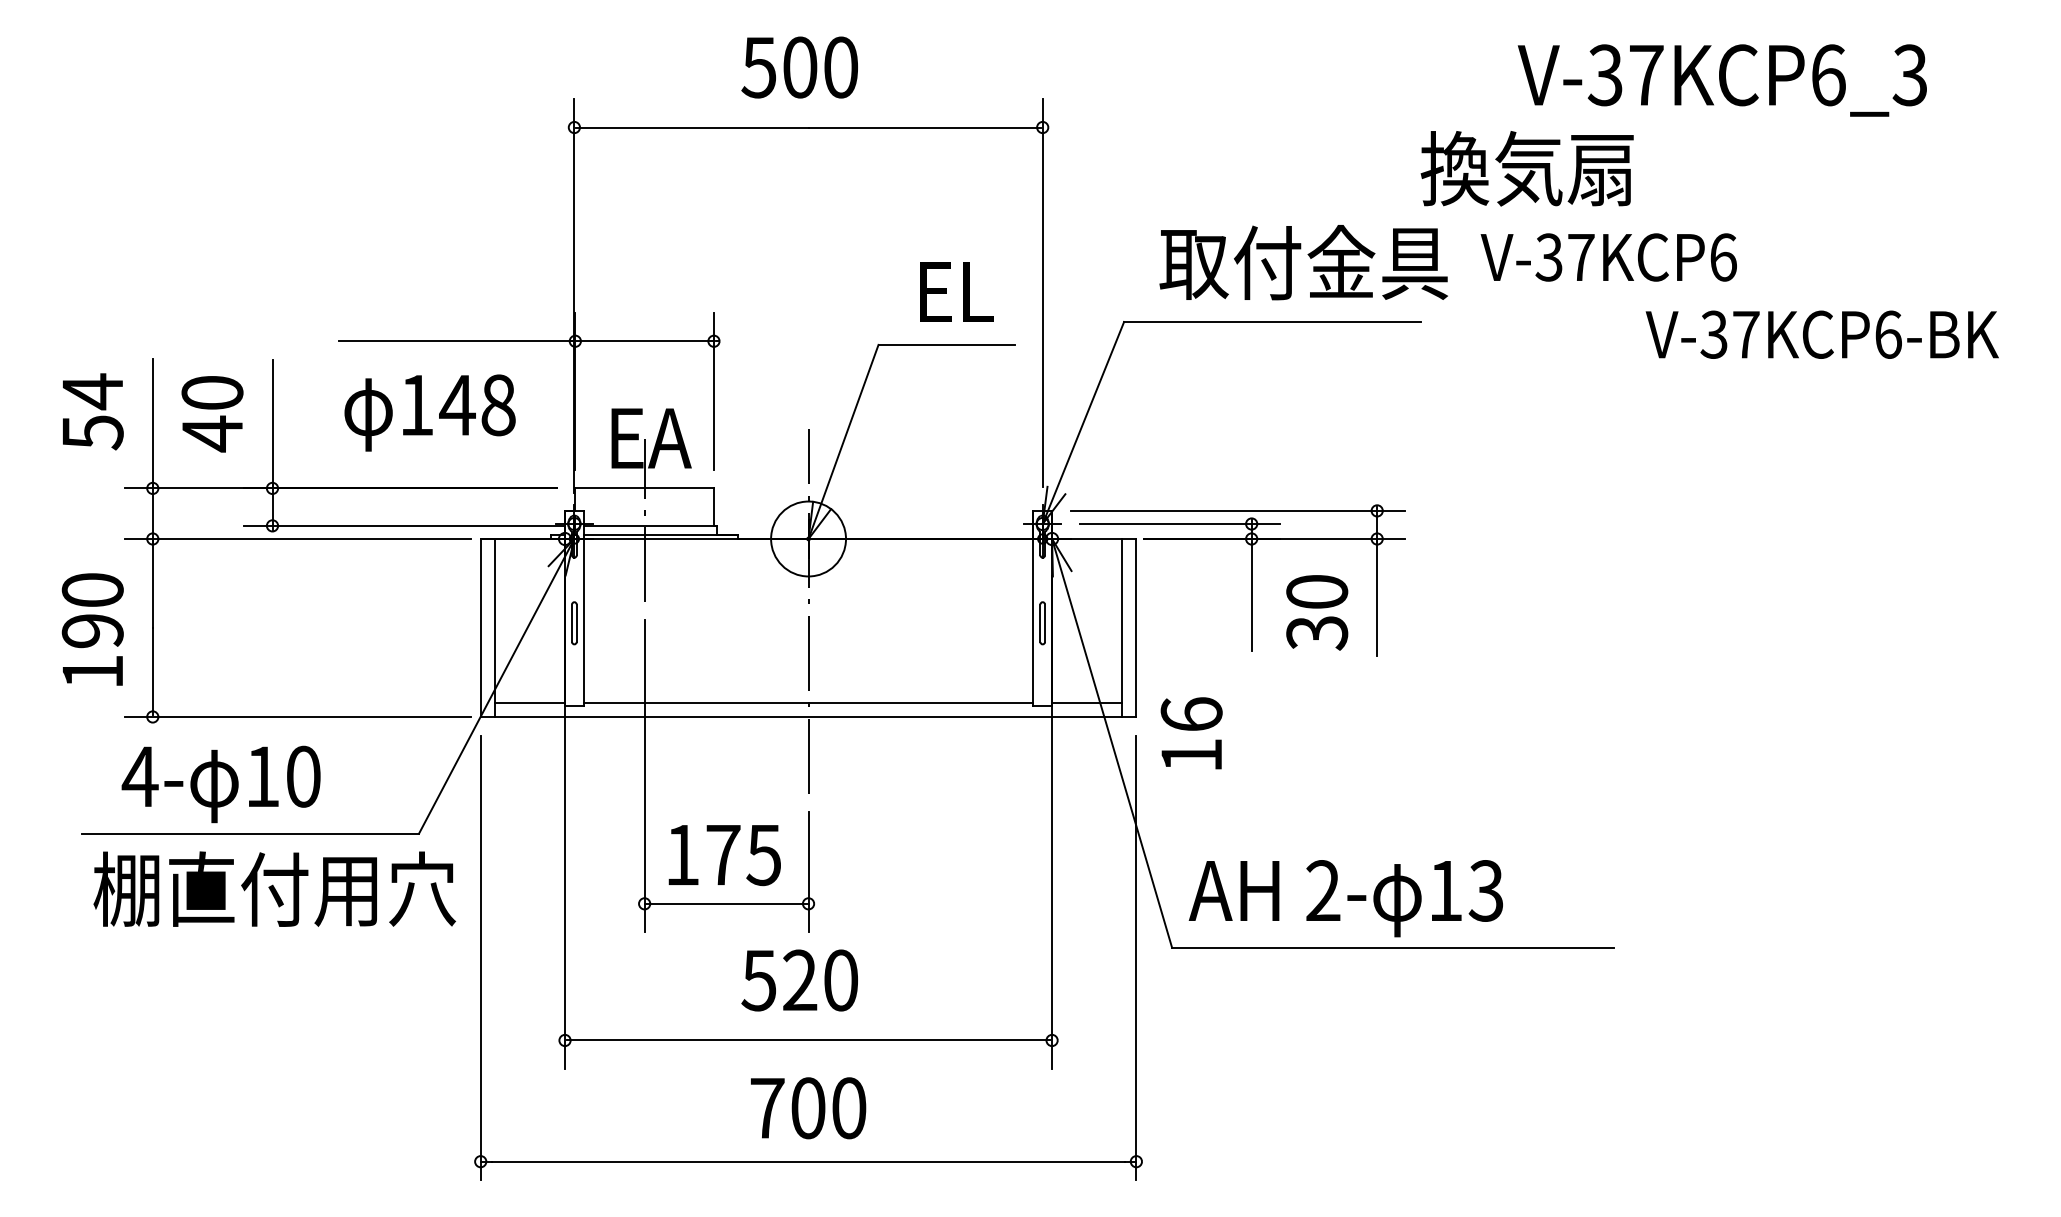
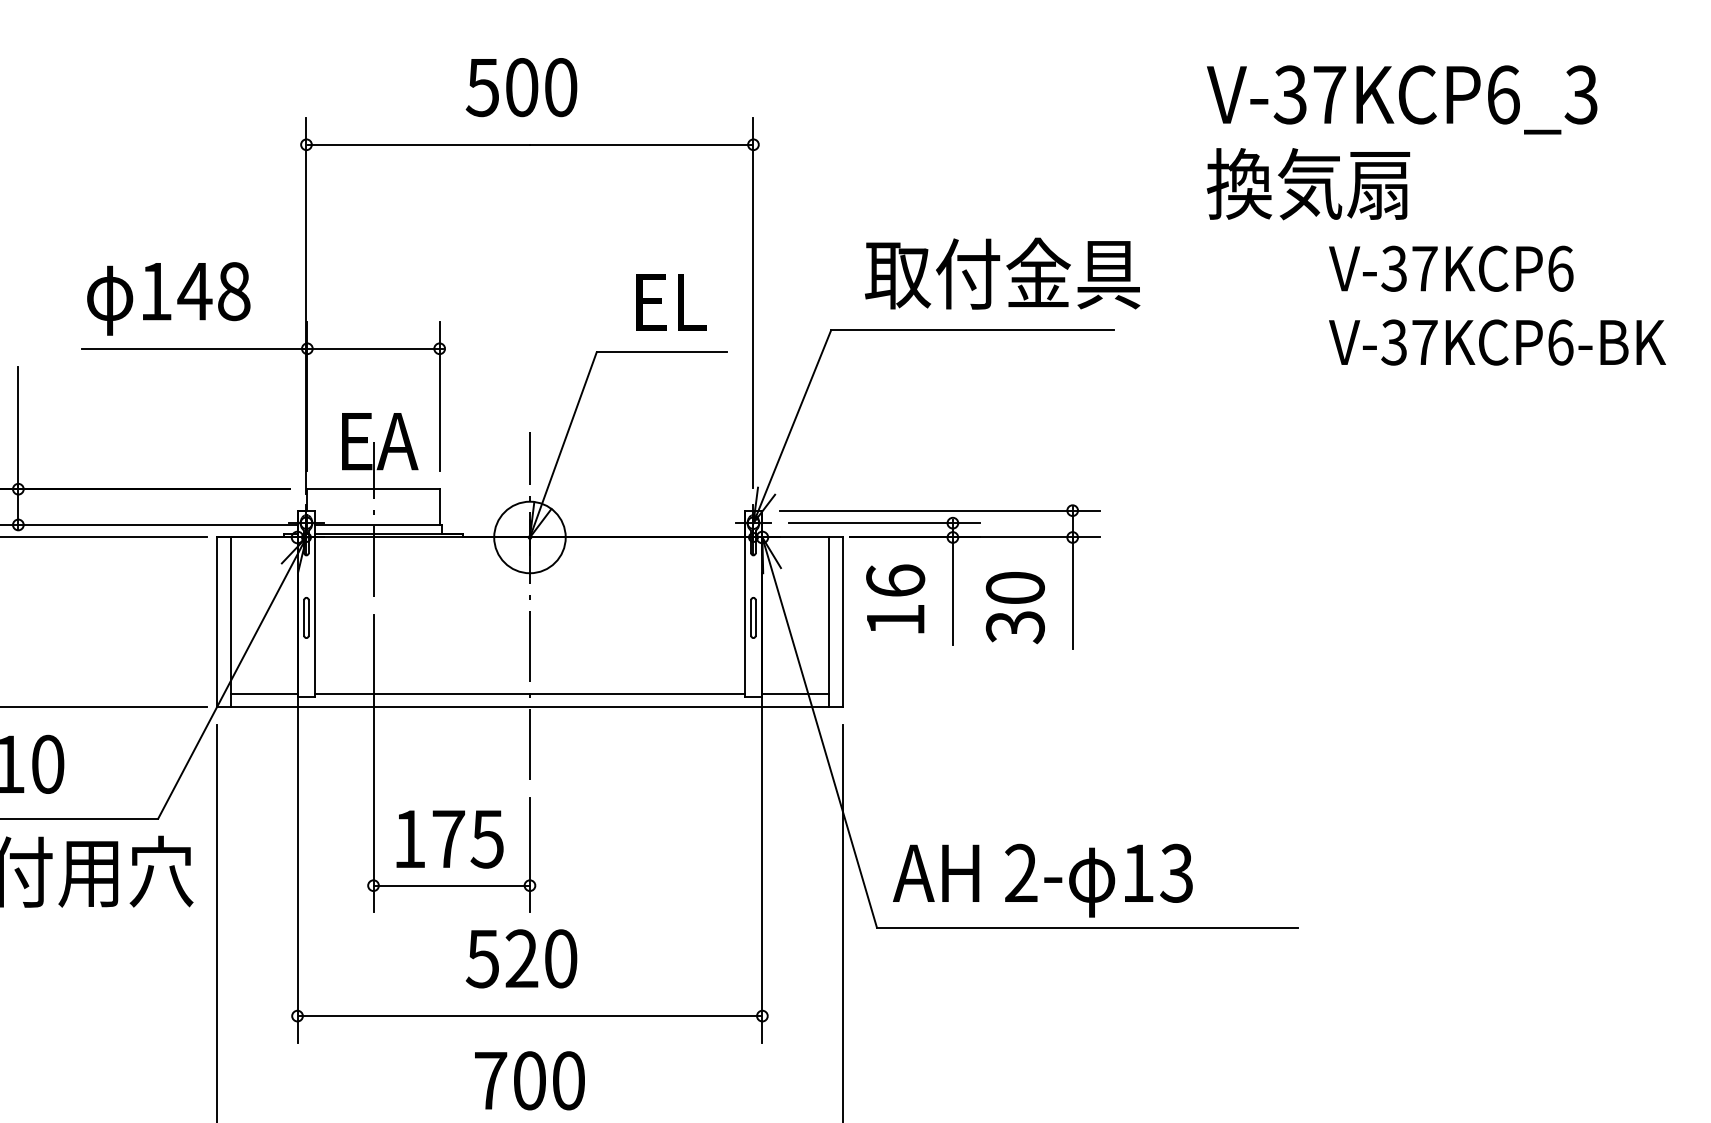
text: (1526, 168) -> (1307, 183), moved
text: (1608, 257) -> (1450, 268), moved
text: (429, 412) -> (168, 298), moved
text: (1191, 733) -> (895, 599), moved

